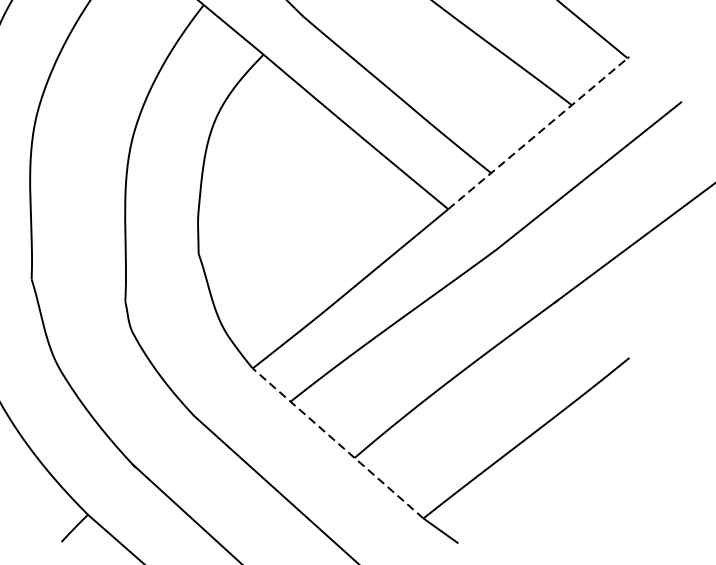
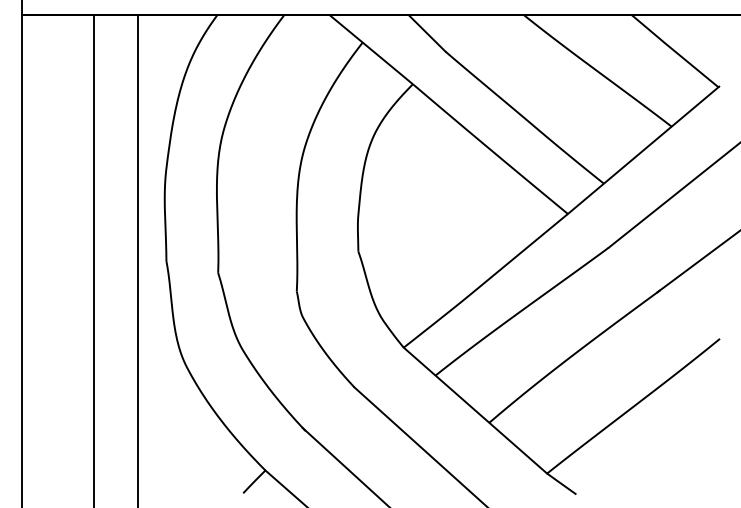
line: (538, 133) -> (643, 150), dashed -> solid
line: (338, 443) -> (475, 410), dashed -> solid

